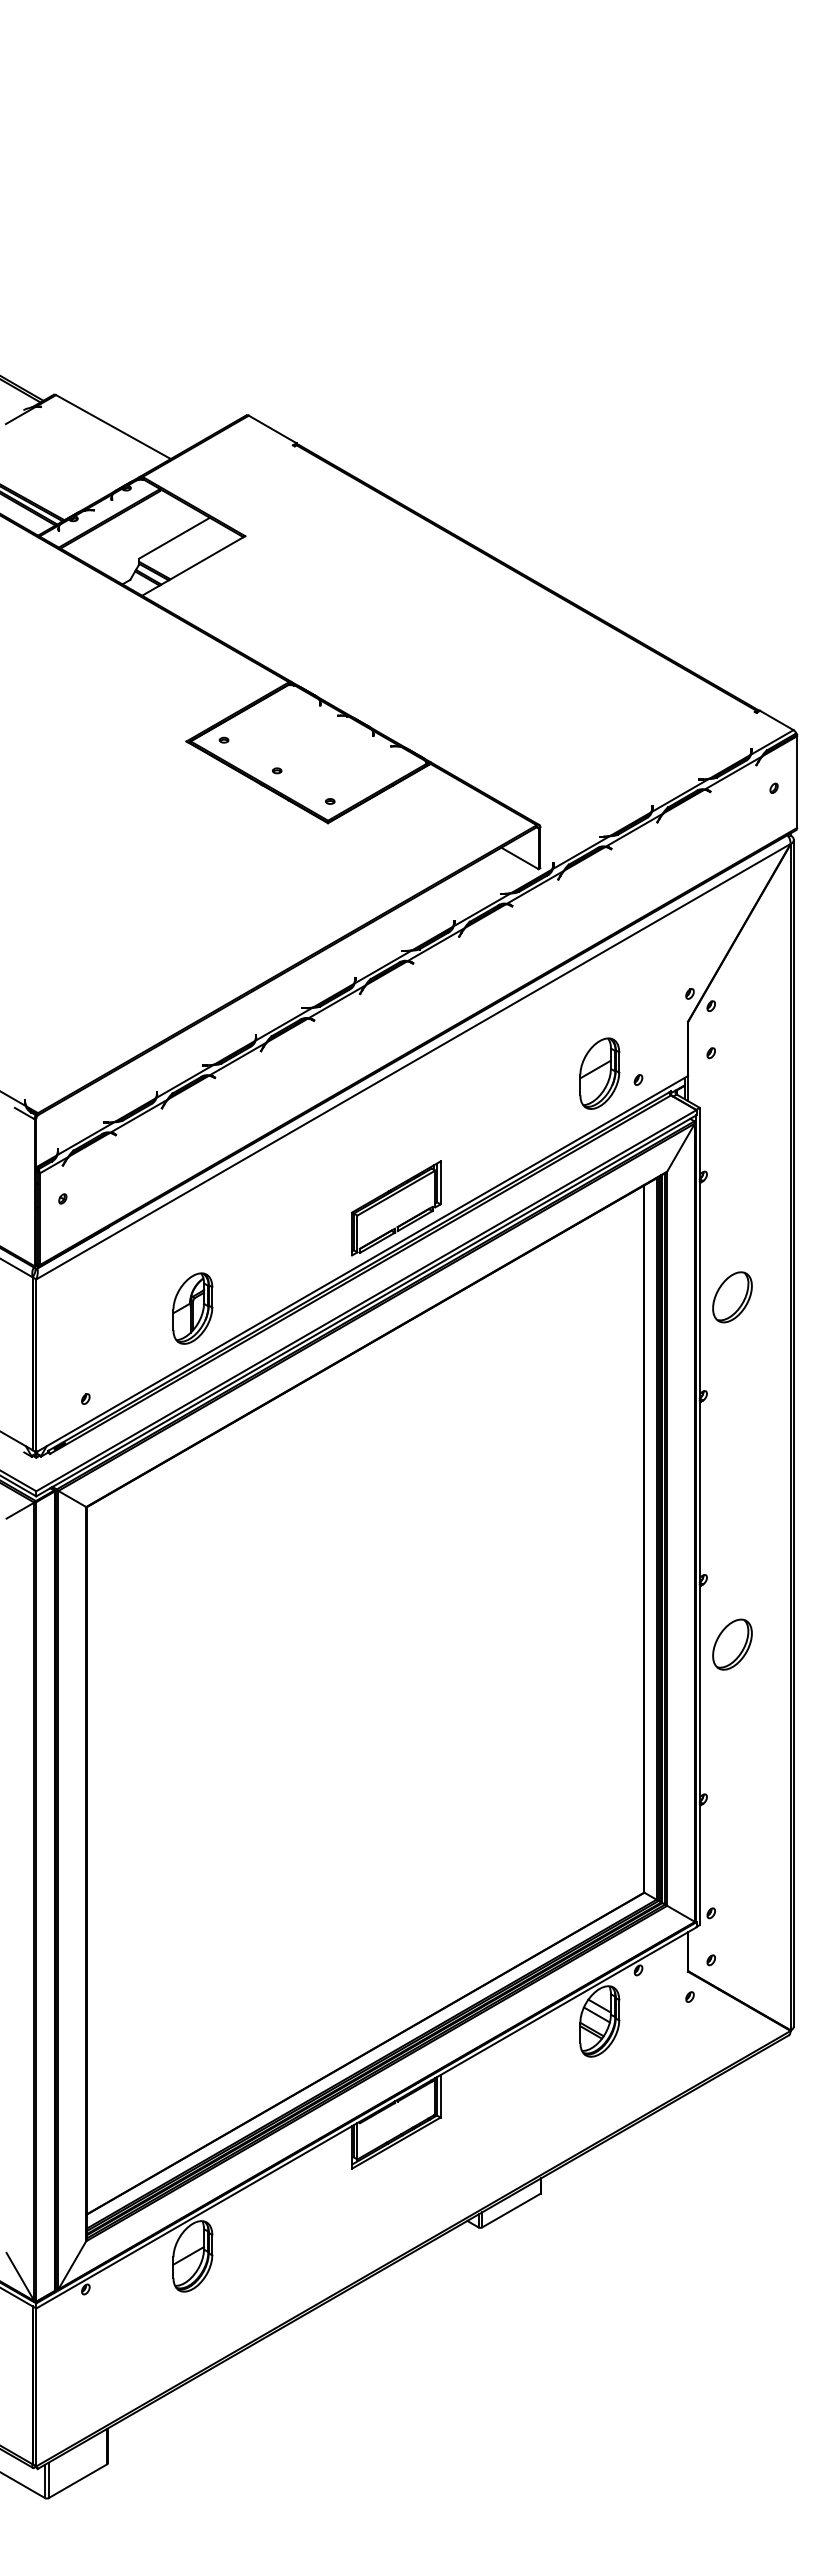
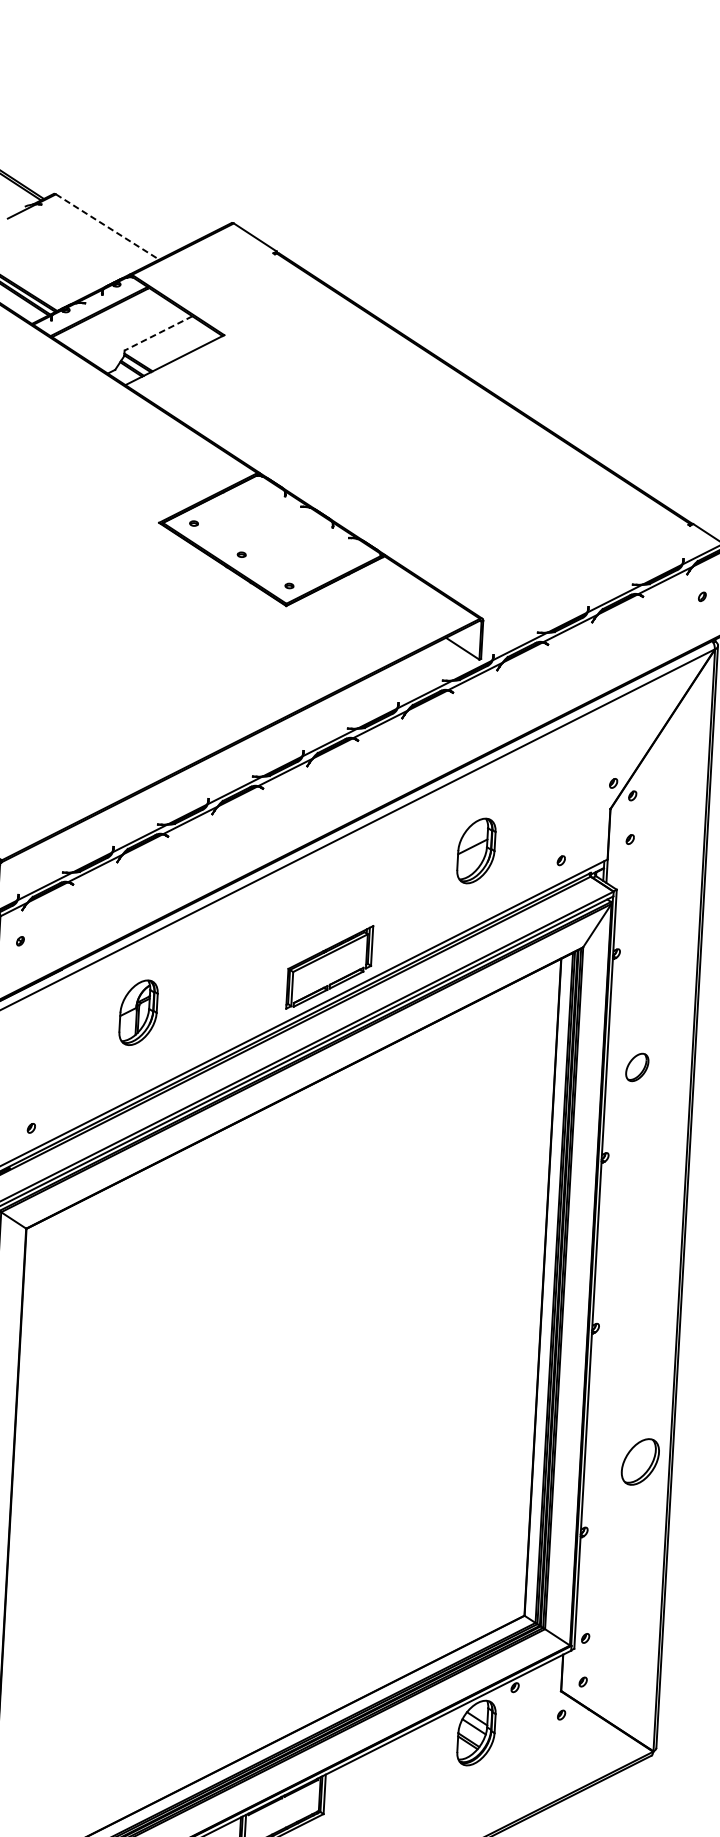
line: (113, 427) -> (107, 227), solid -> dashed
line: (174, 538) -> (158, 333), solid -> dashed
part: (599, 1073) -> (476, 850), moved
part: (732, 1297) -> (637, 1067), size x0.6
part: (192, 1308) -> (138, 1012), moved
part: (732, 1644) -> (640, 1461), moved

